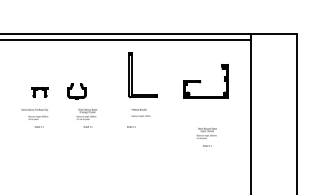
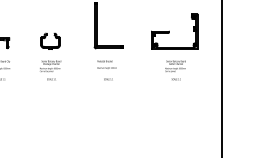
part: (76, 91) -> (50, 41), moved
text: (131, 126) -> (108, 78), moved
text: (206, 136) -> (175, 69), moved

